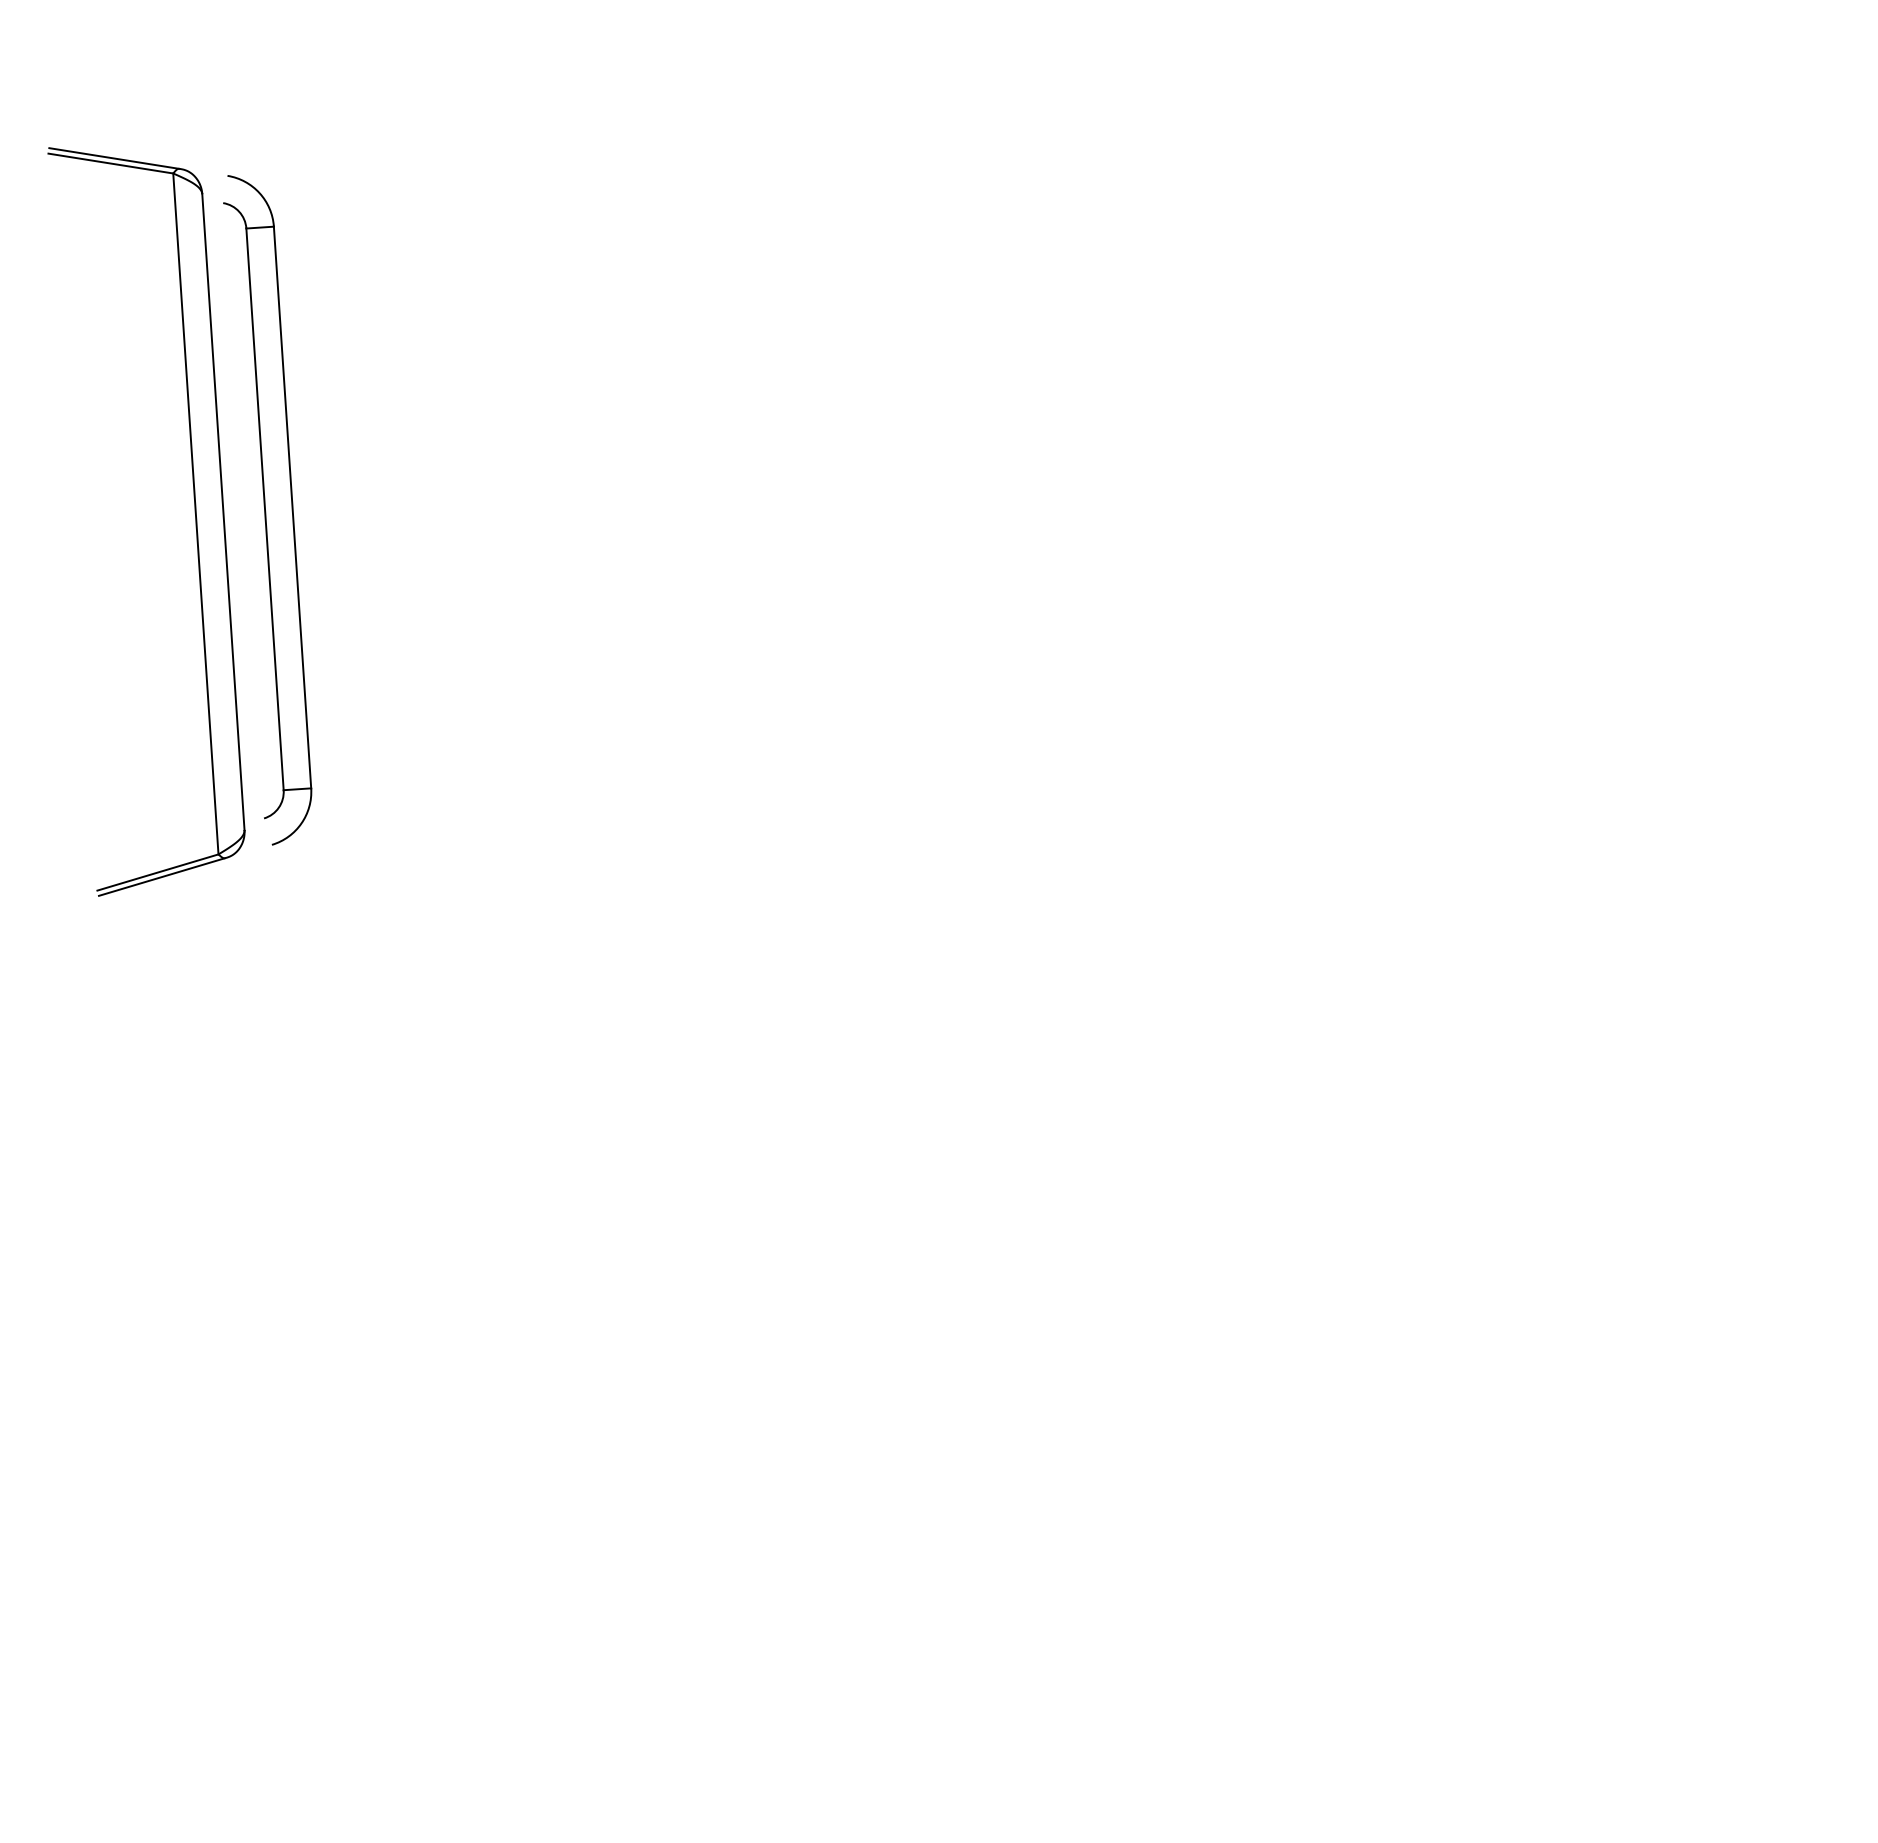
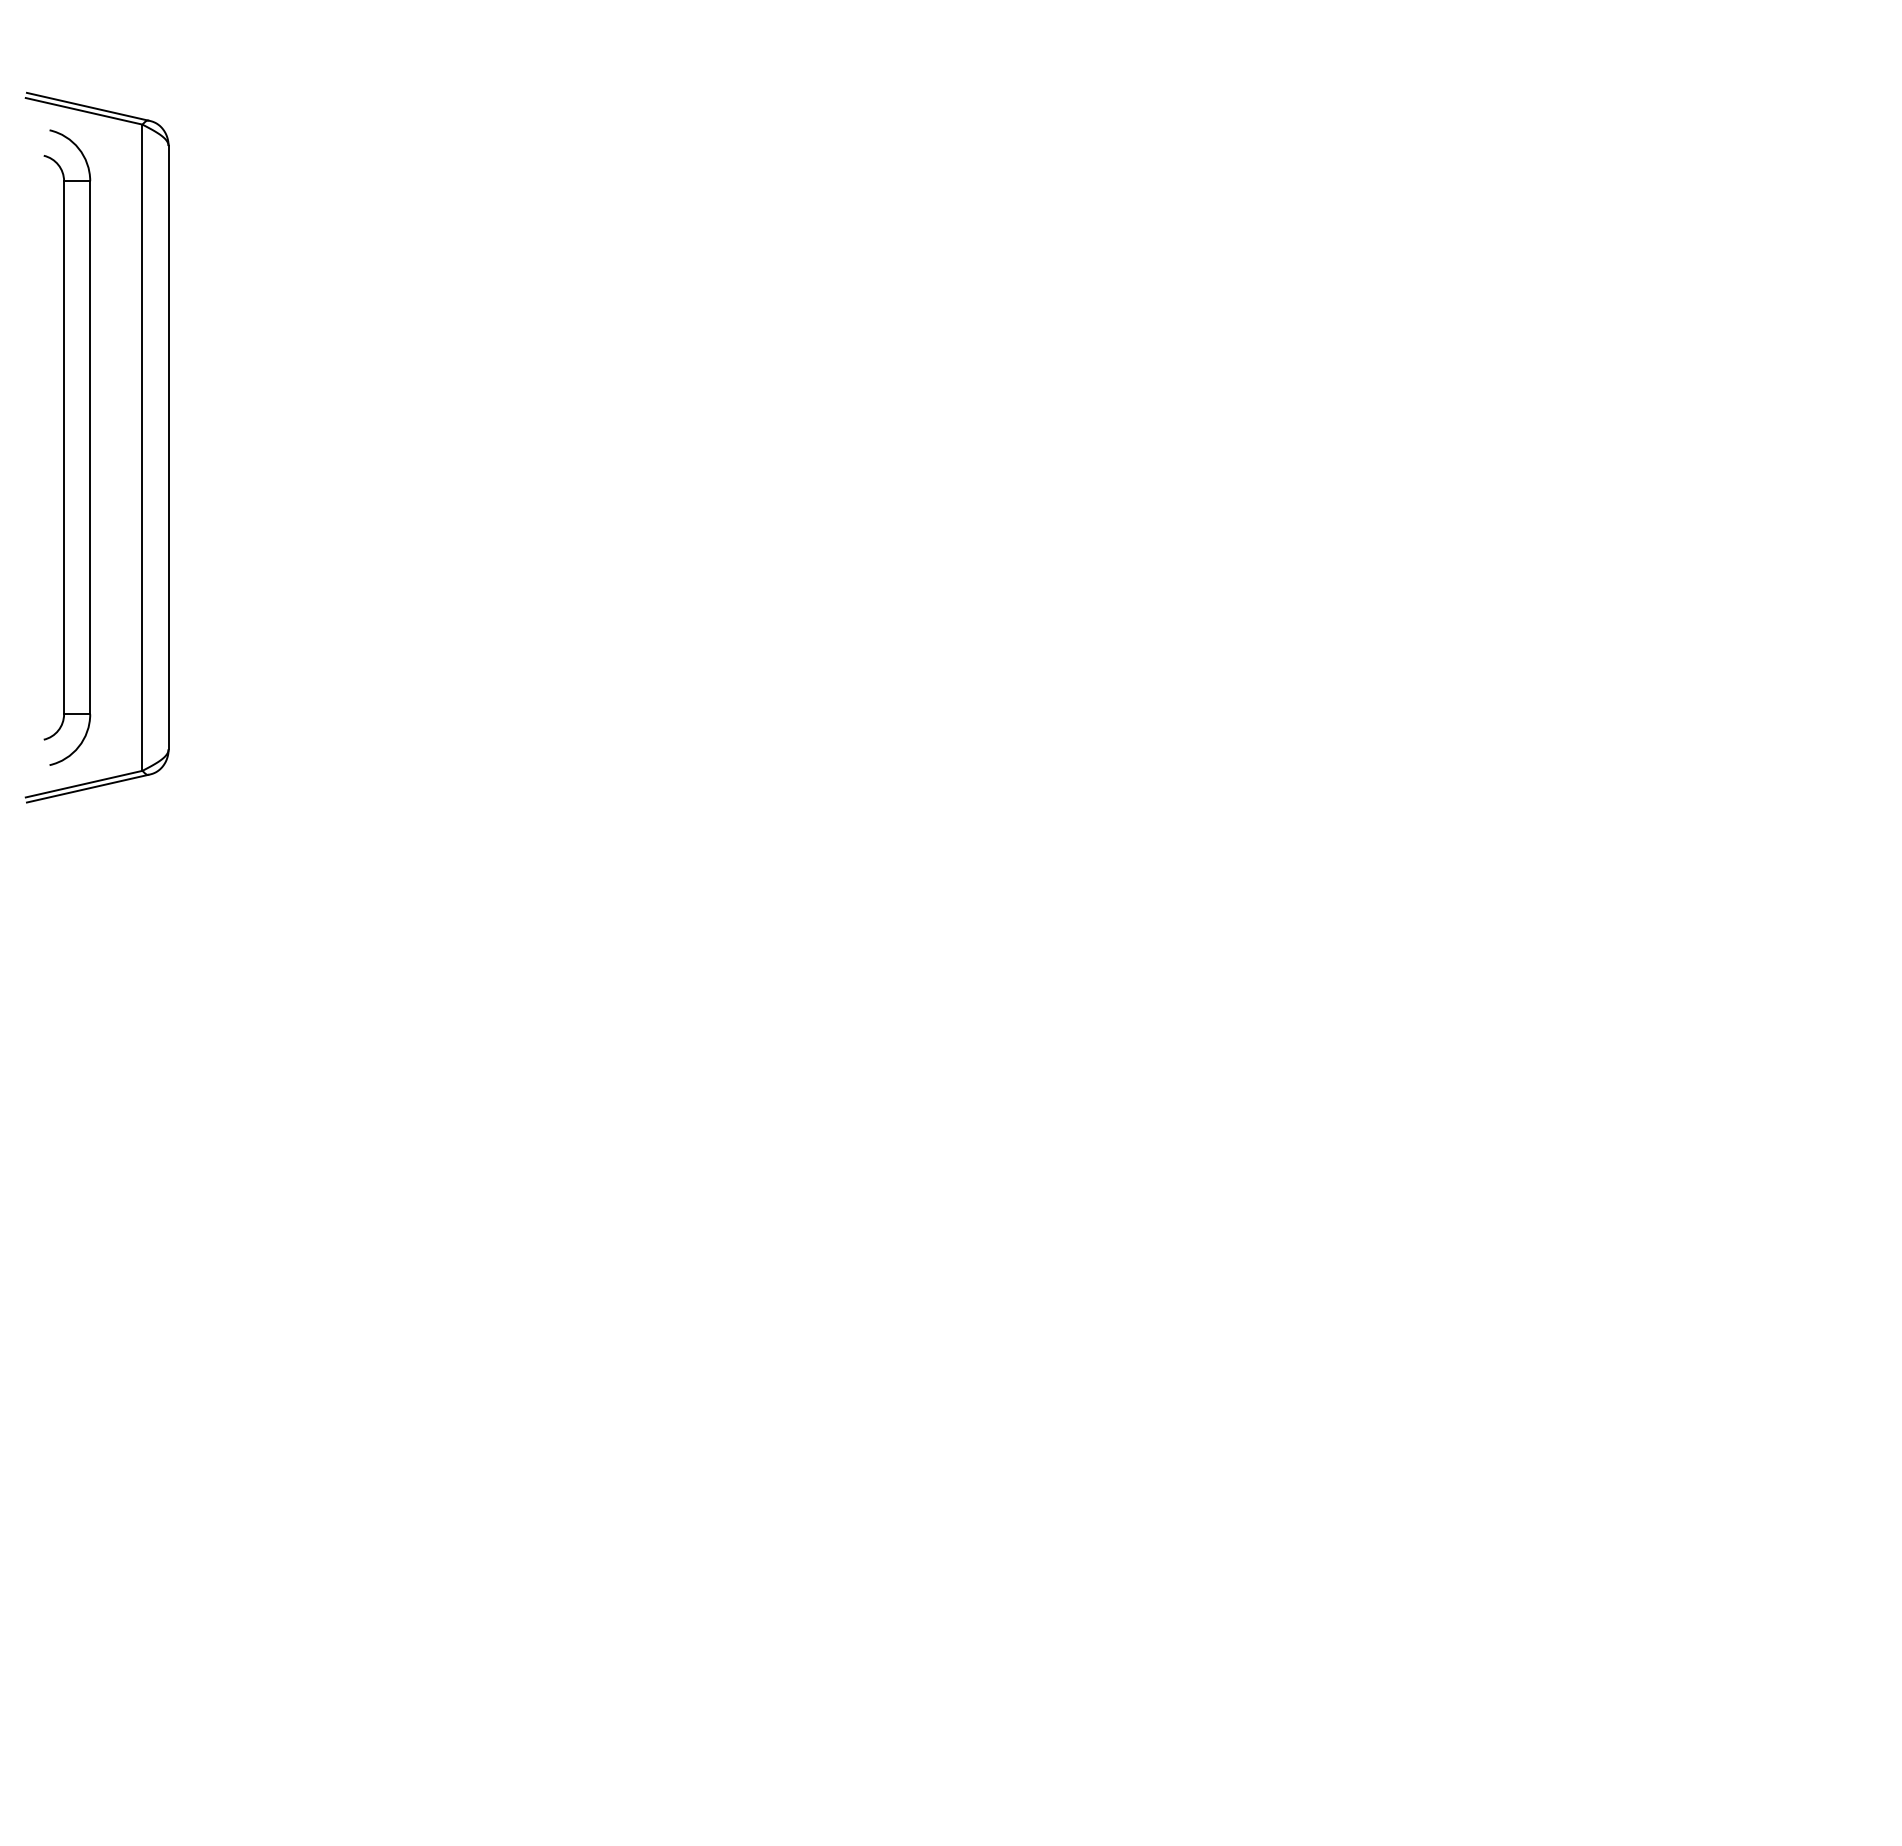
part: (268, 508) -> (67, 447), moved

